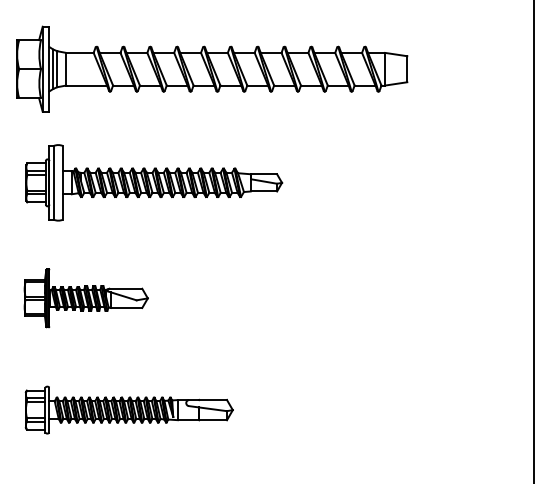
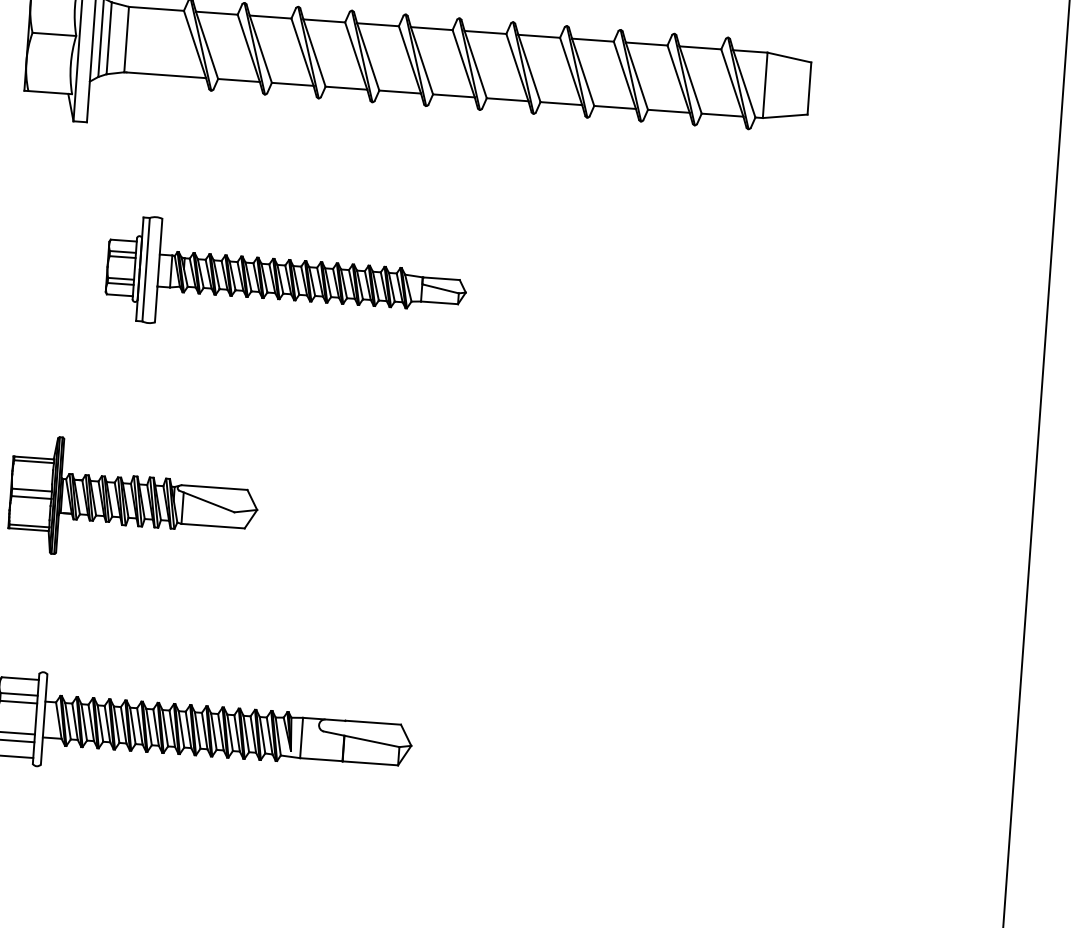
part: (154, 182) -> (287, 278), size x0.7

